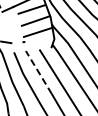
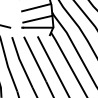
line: (39, 40) -> (38, 27), added
line: (38, 72) -> (34, 59), dashed -> solid

